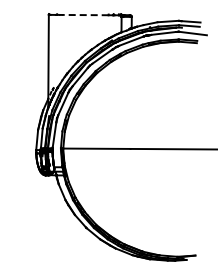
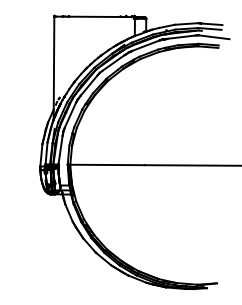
line: (84, 15) -> (93, 17), dashed -> solid

